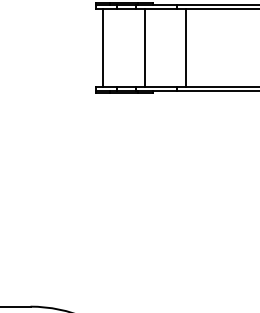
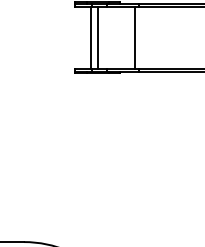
line: (103, 47) -> (91, 37), moved
line: (145, 47) -> (98, 37), moved
line: (185, 47) -> (135, 37), moved

